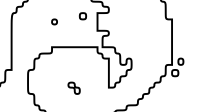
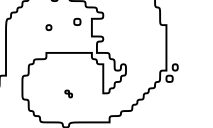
part: (74, 87) -> (68, 93), size x0.6

